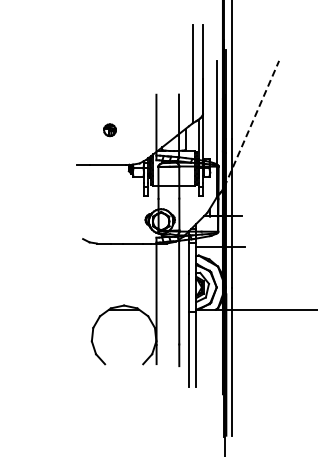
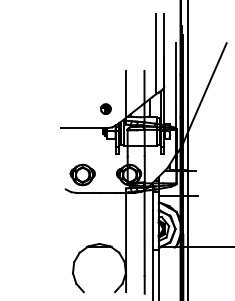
line: (251, 124) -> (203, 95), dashed -> solid
part: (109, 130) -> (105, 109), moved
part: (103, 221) -> (82, 175), added

